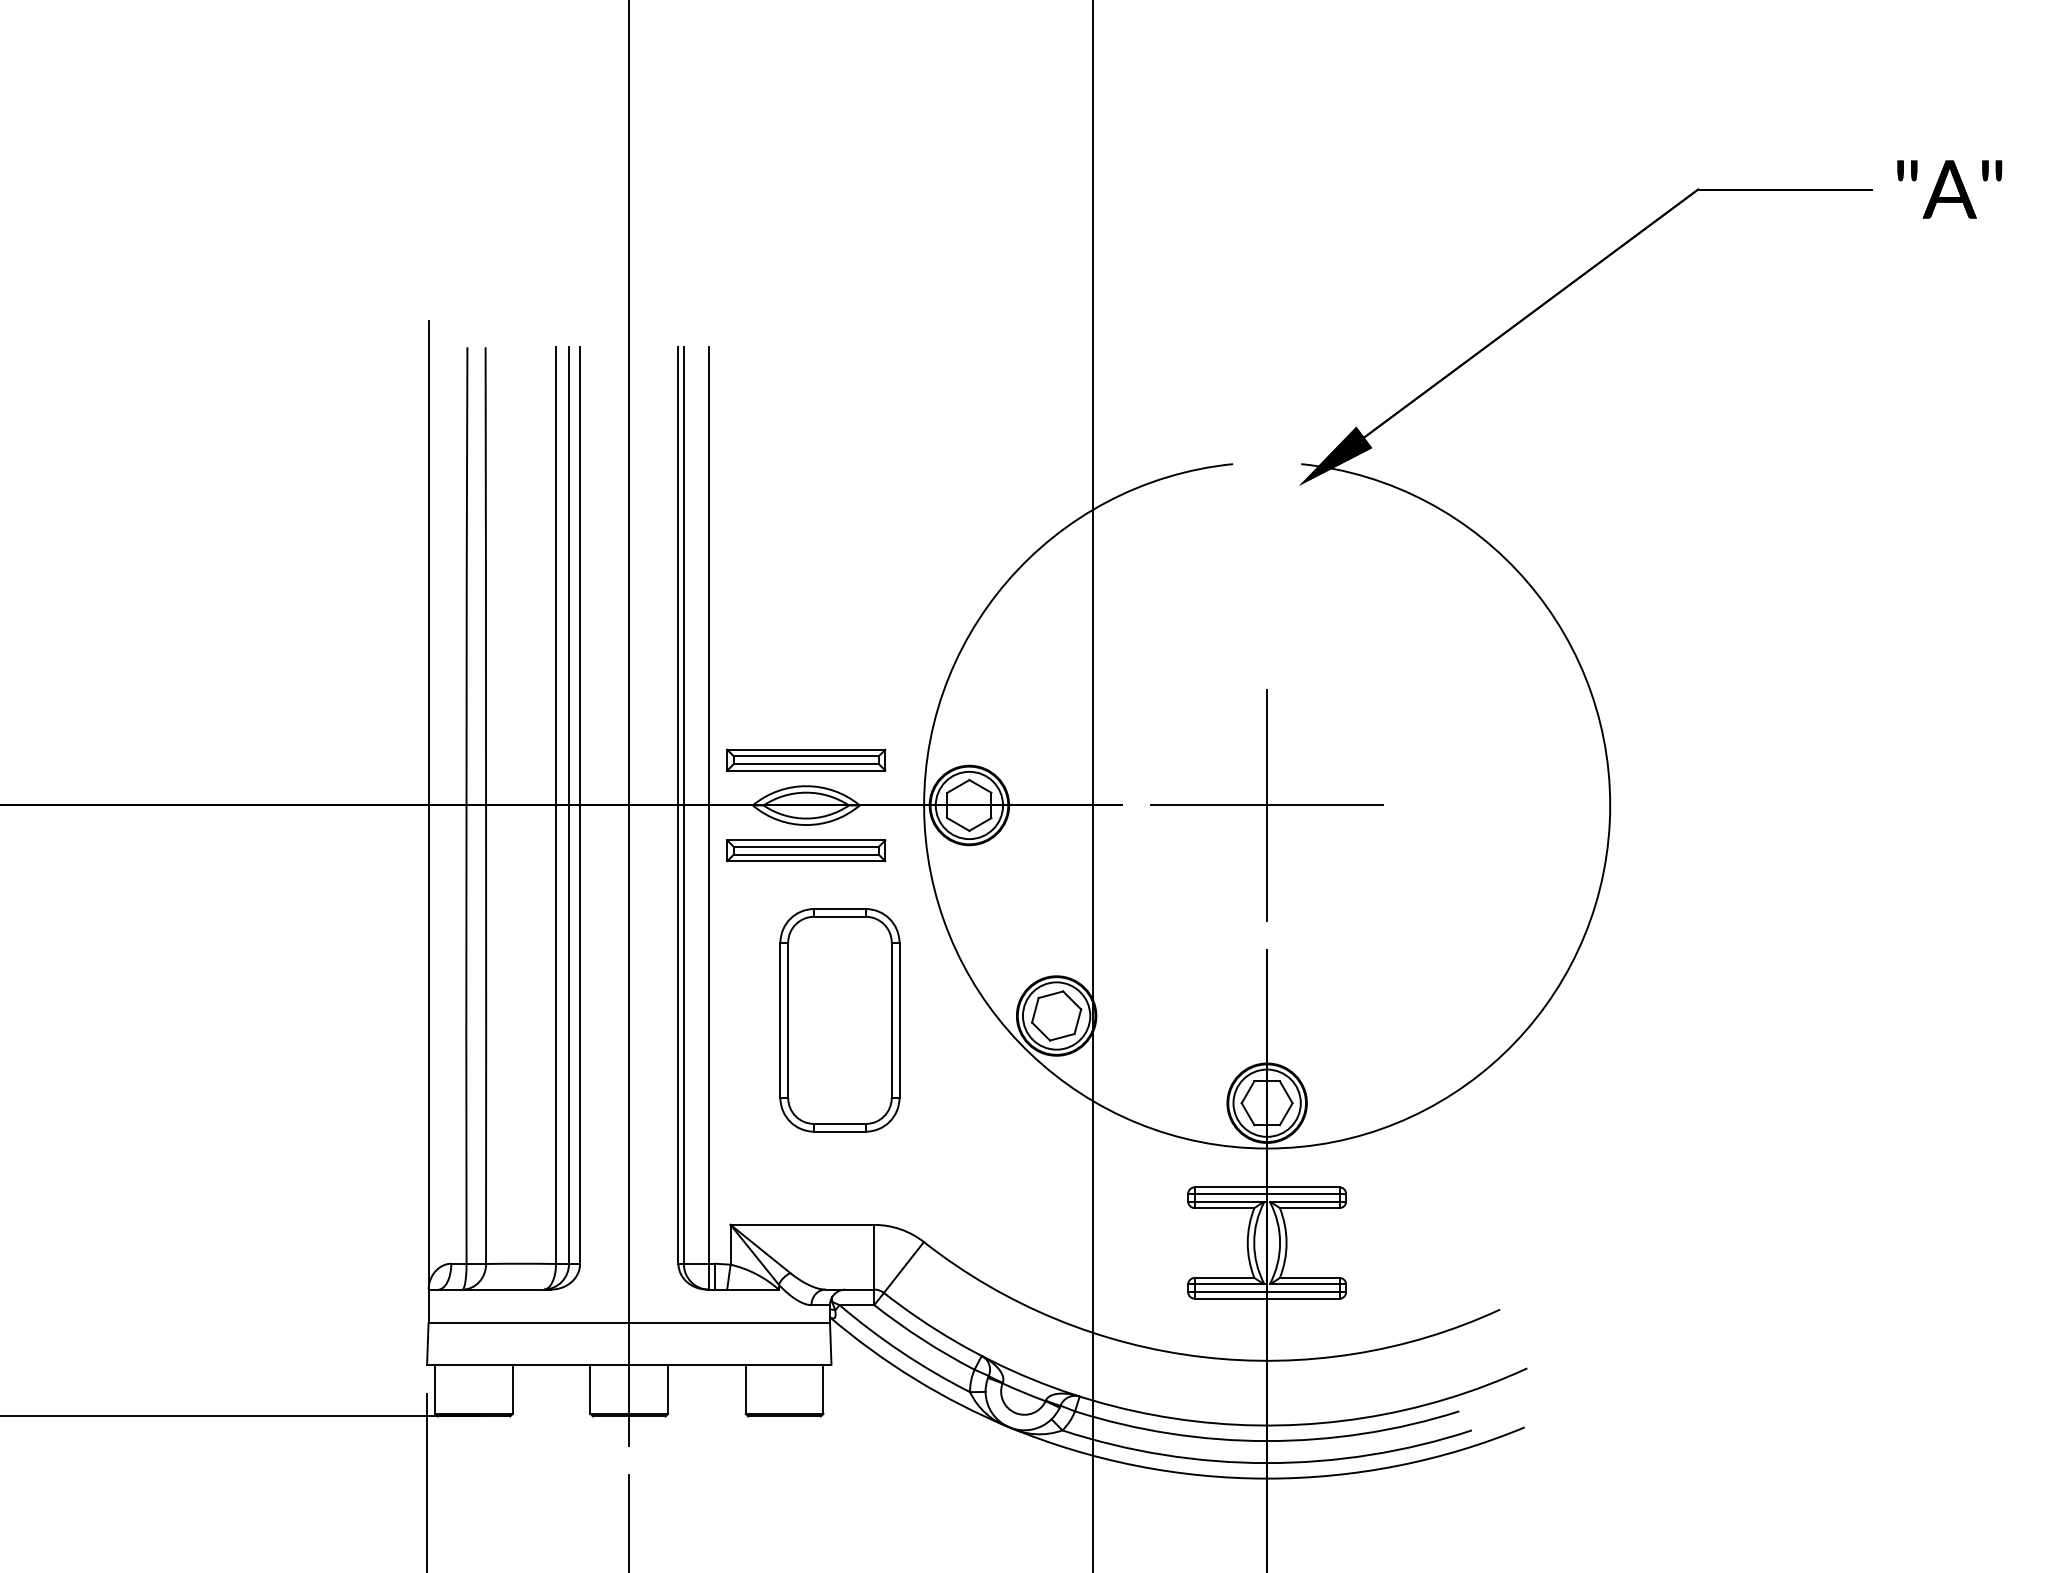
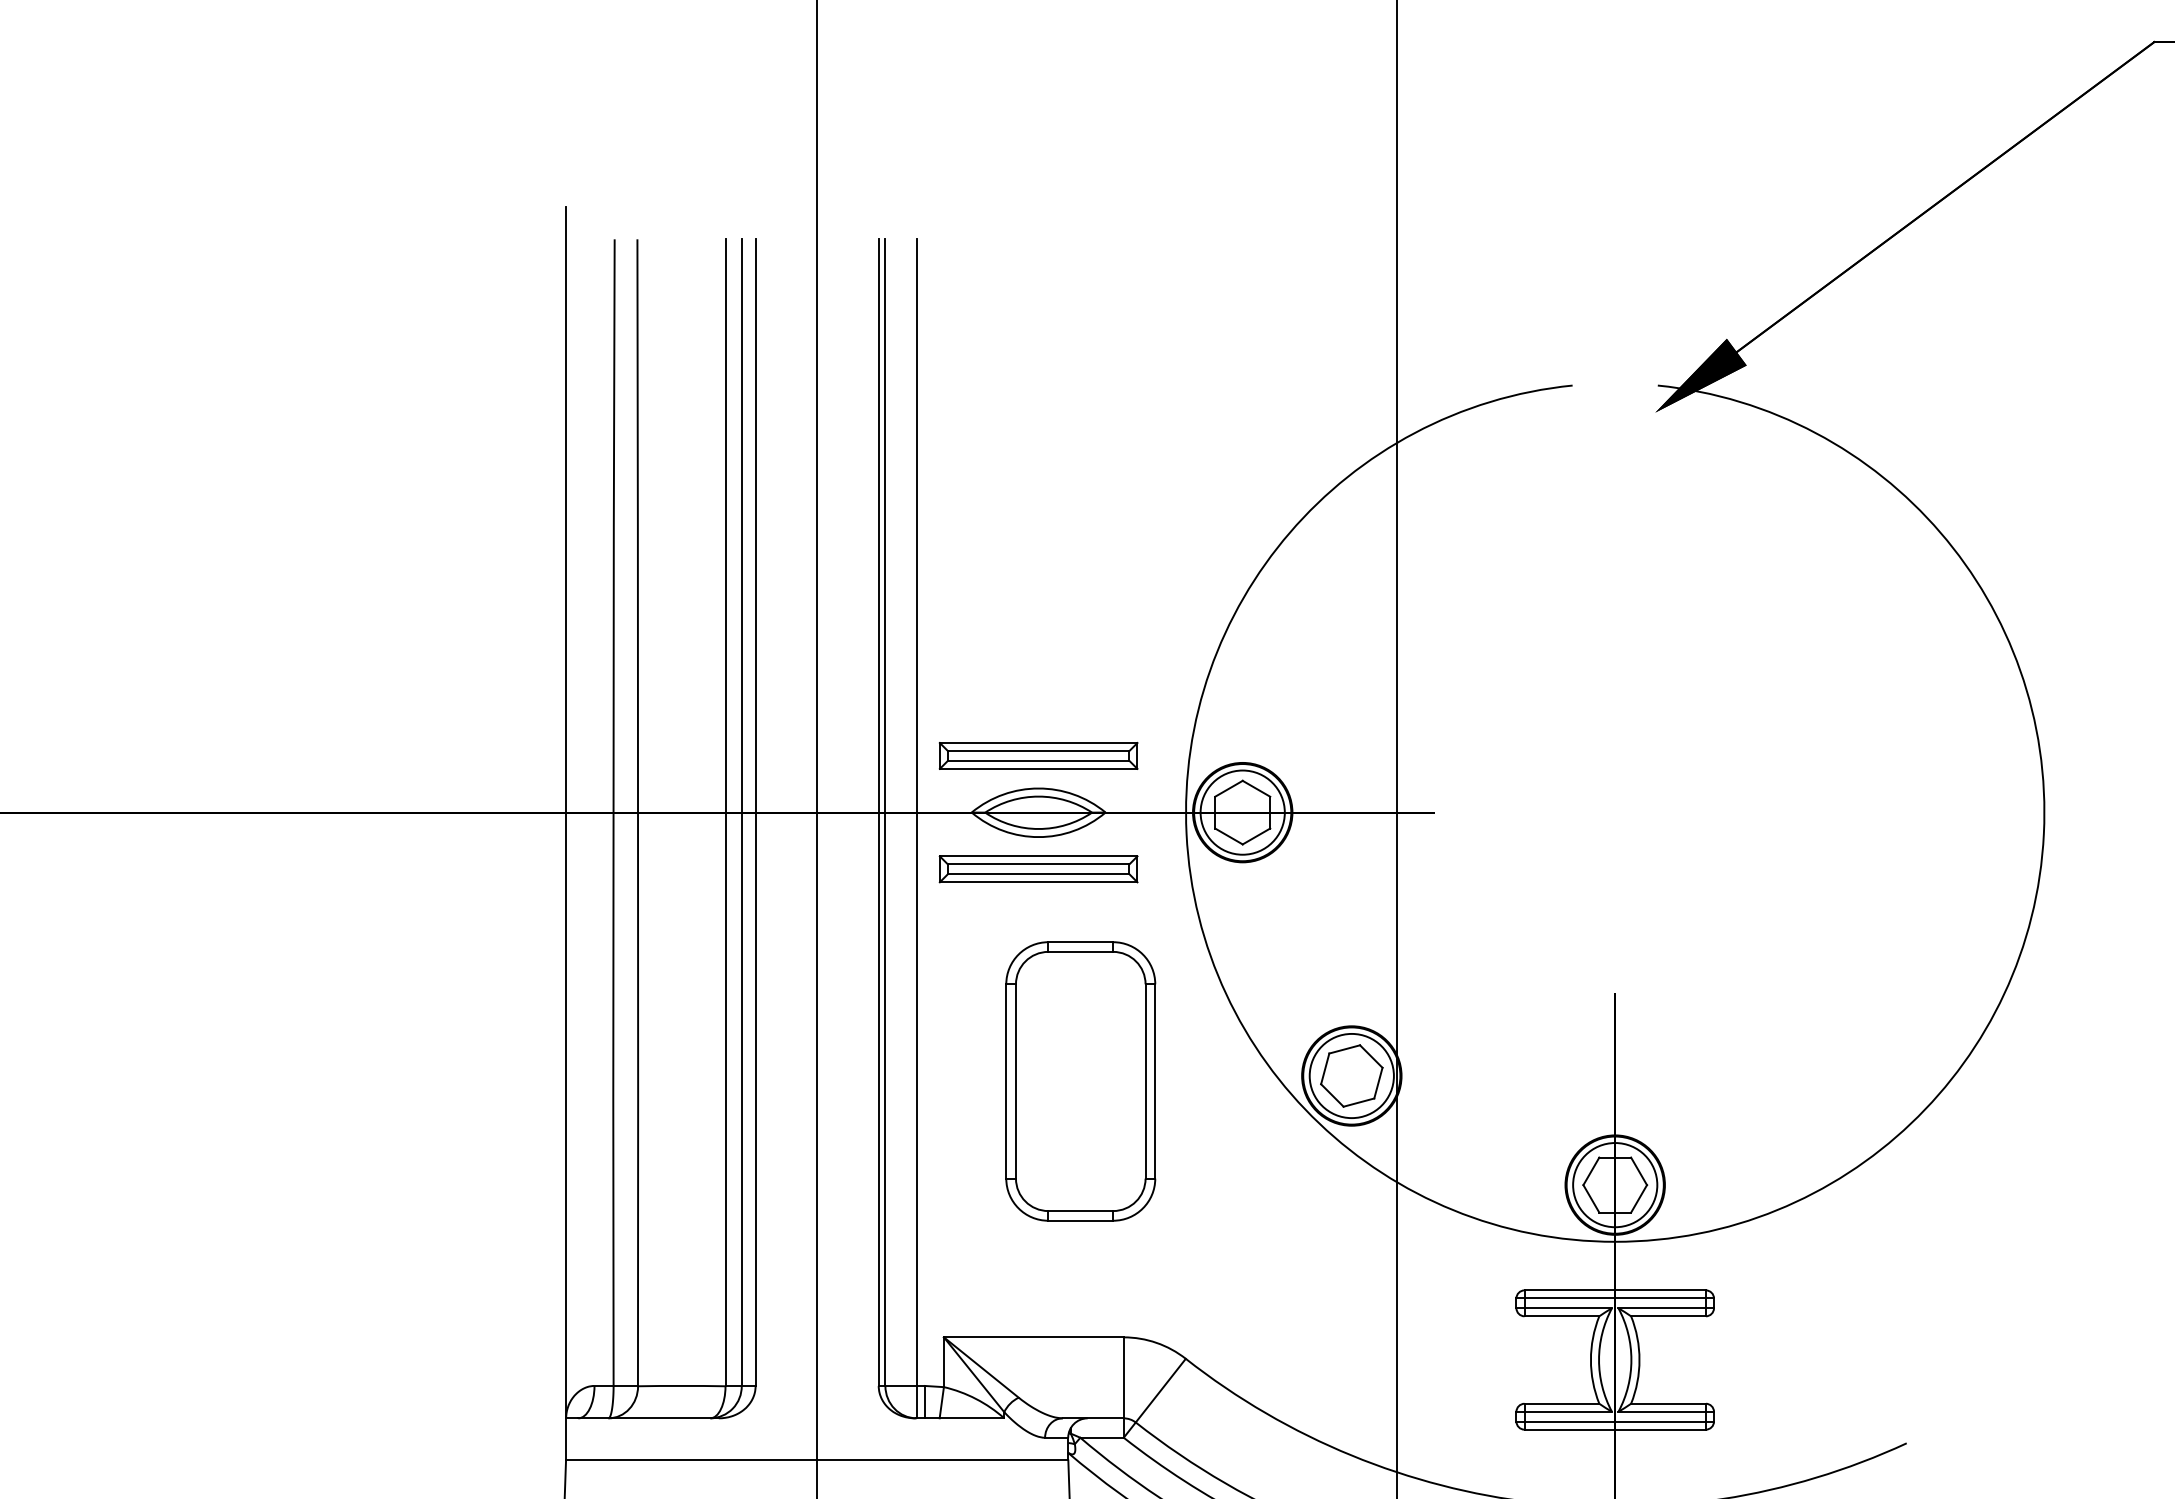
part: (1266, 805) -> (1614, 812), removed

